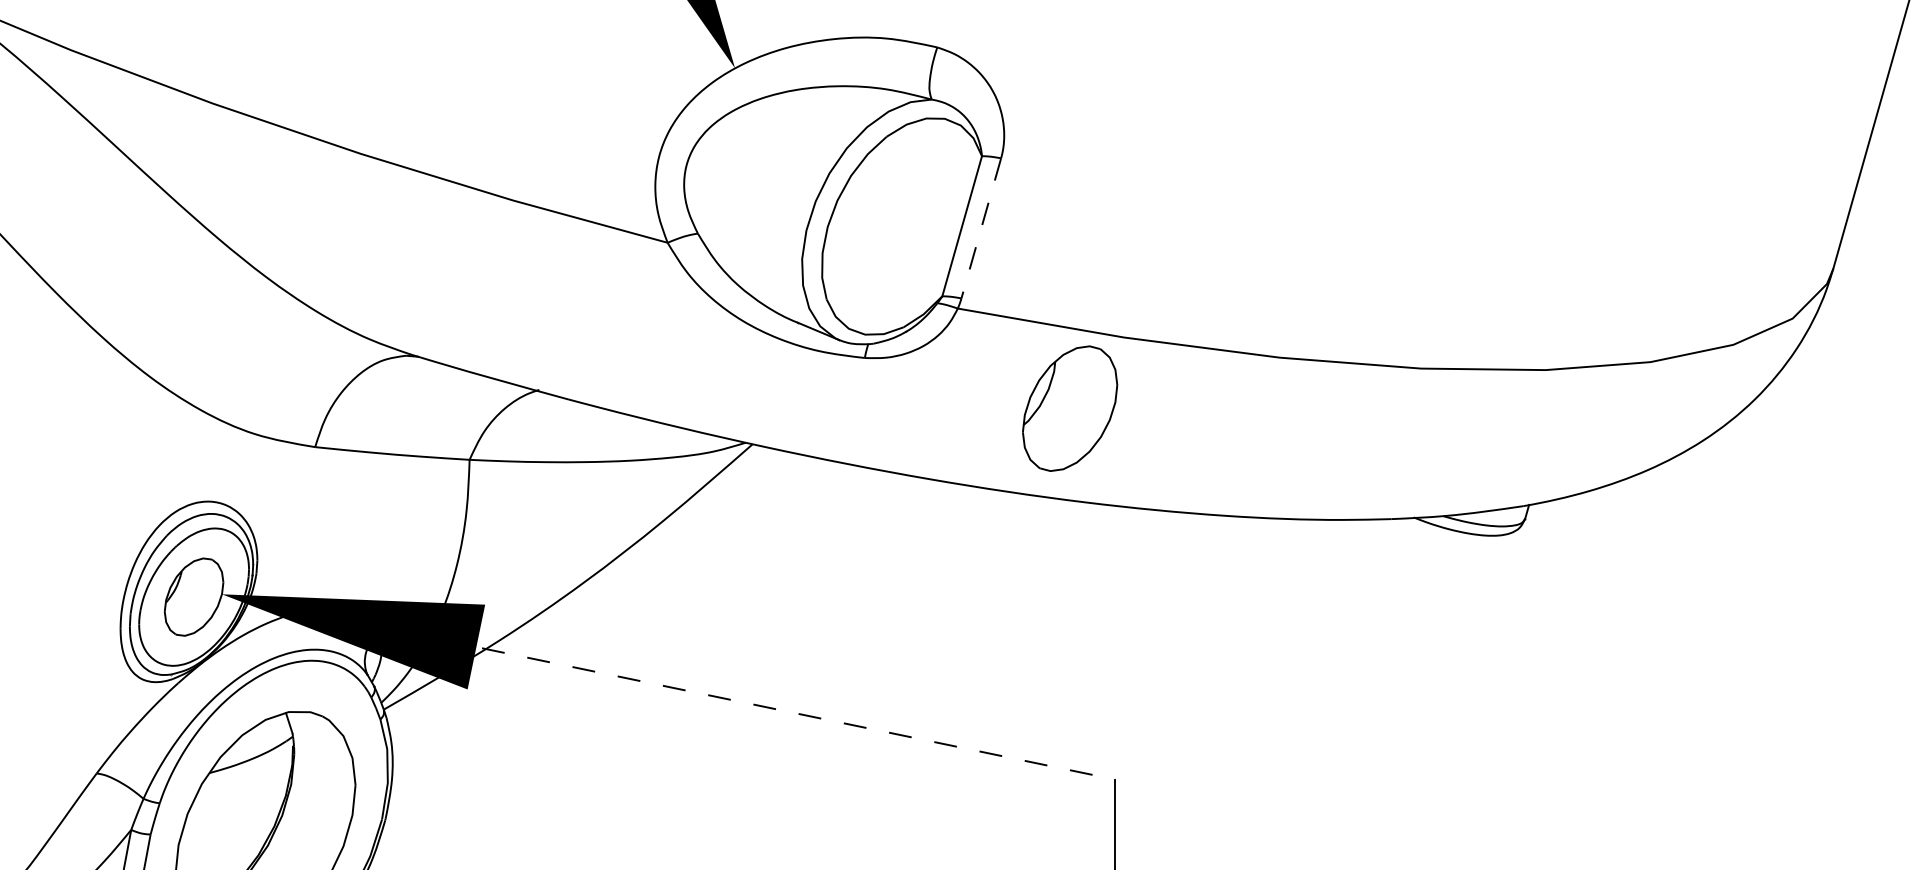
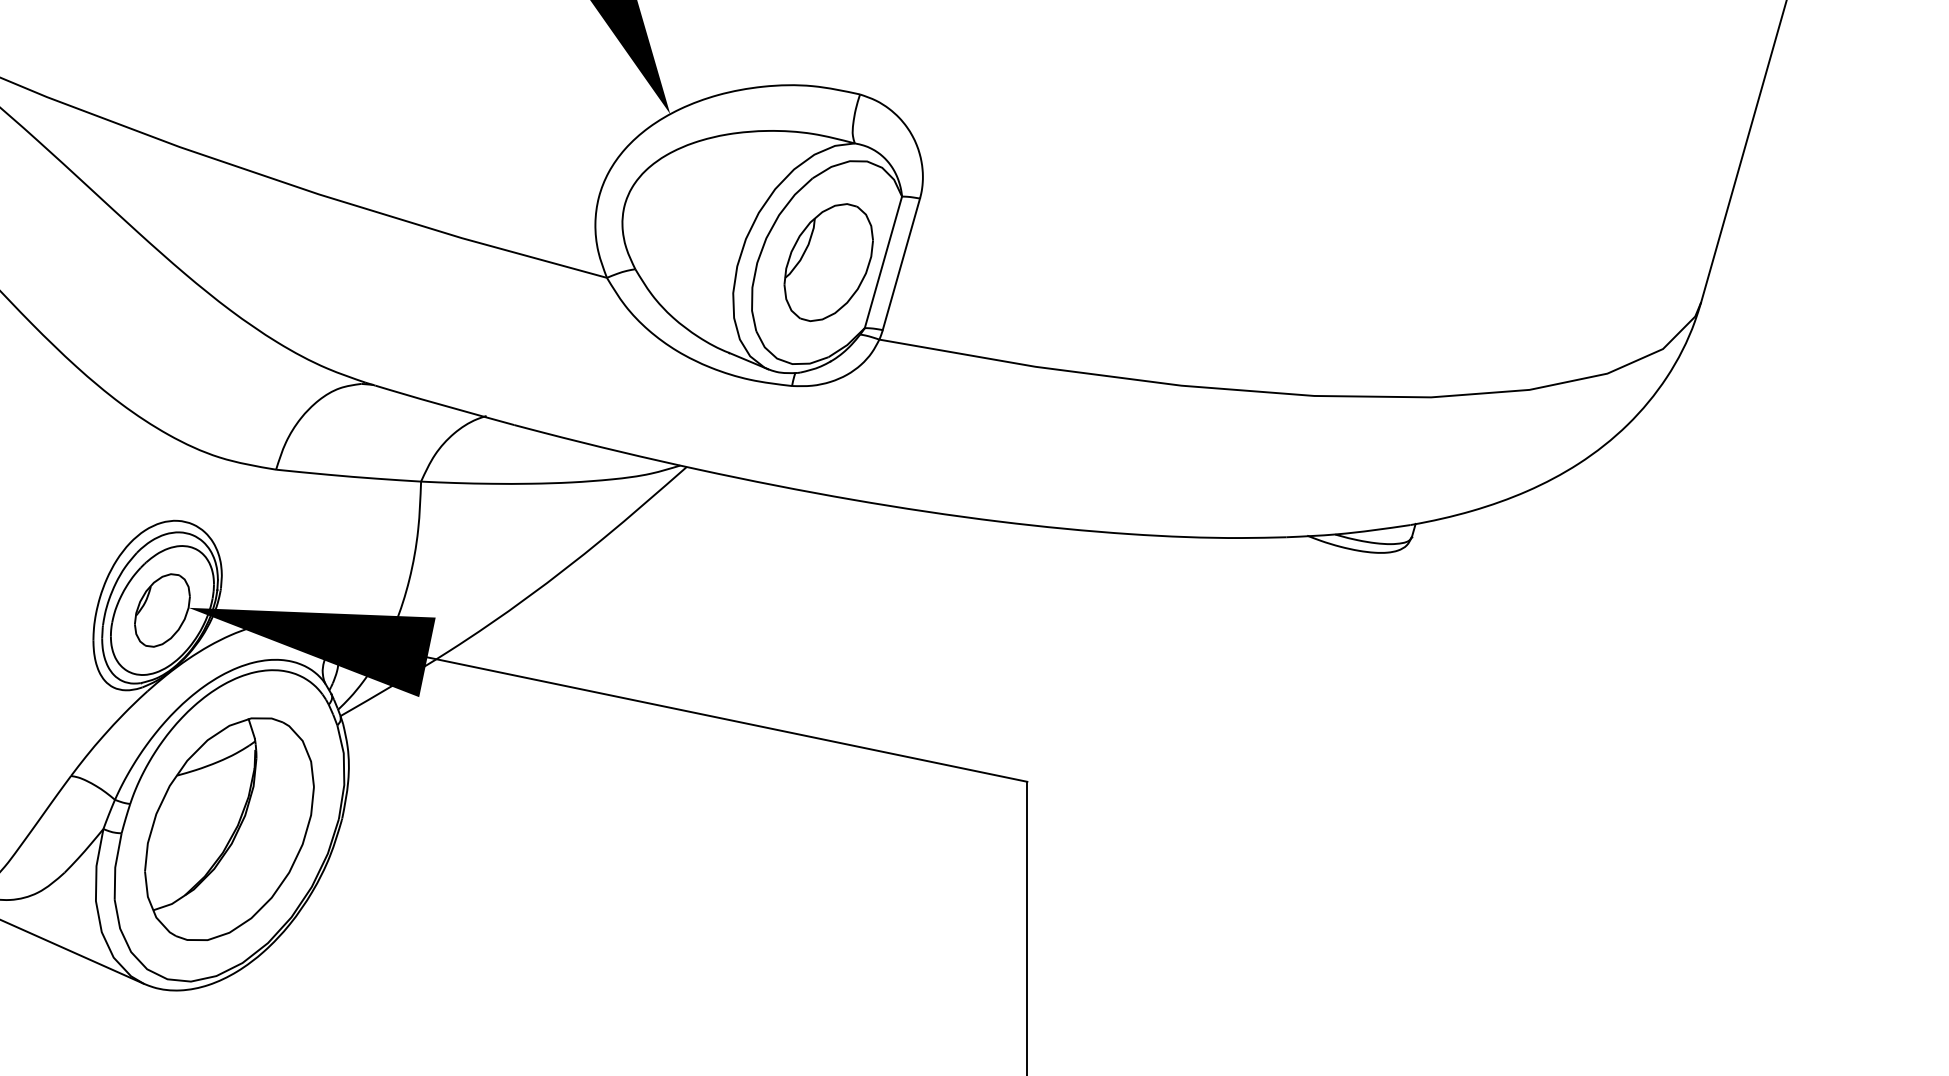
line: (981, 228) -> (901, 264), dashed -> solid
part: (1069, 408) -> (828, 262), moved
line: (753, 704) -> (687, 711), dashed -> solid

